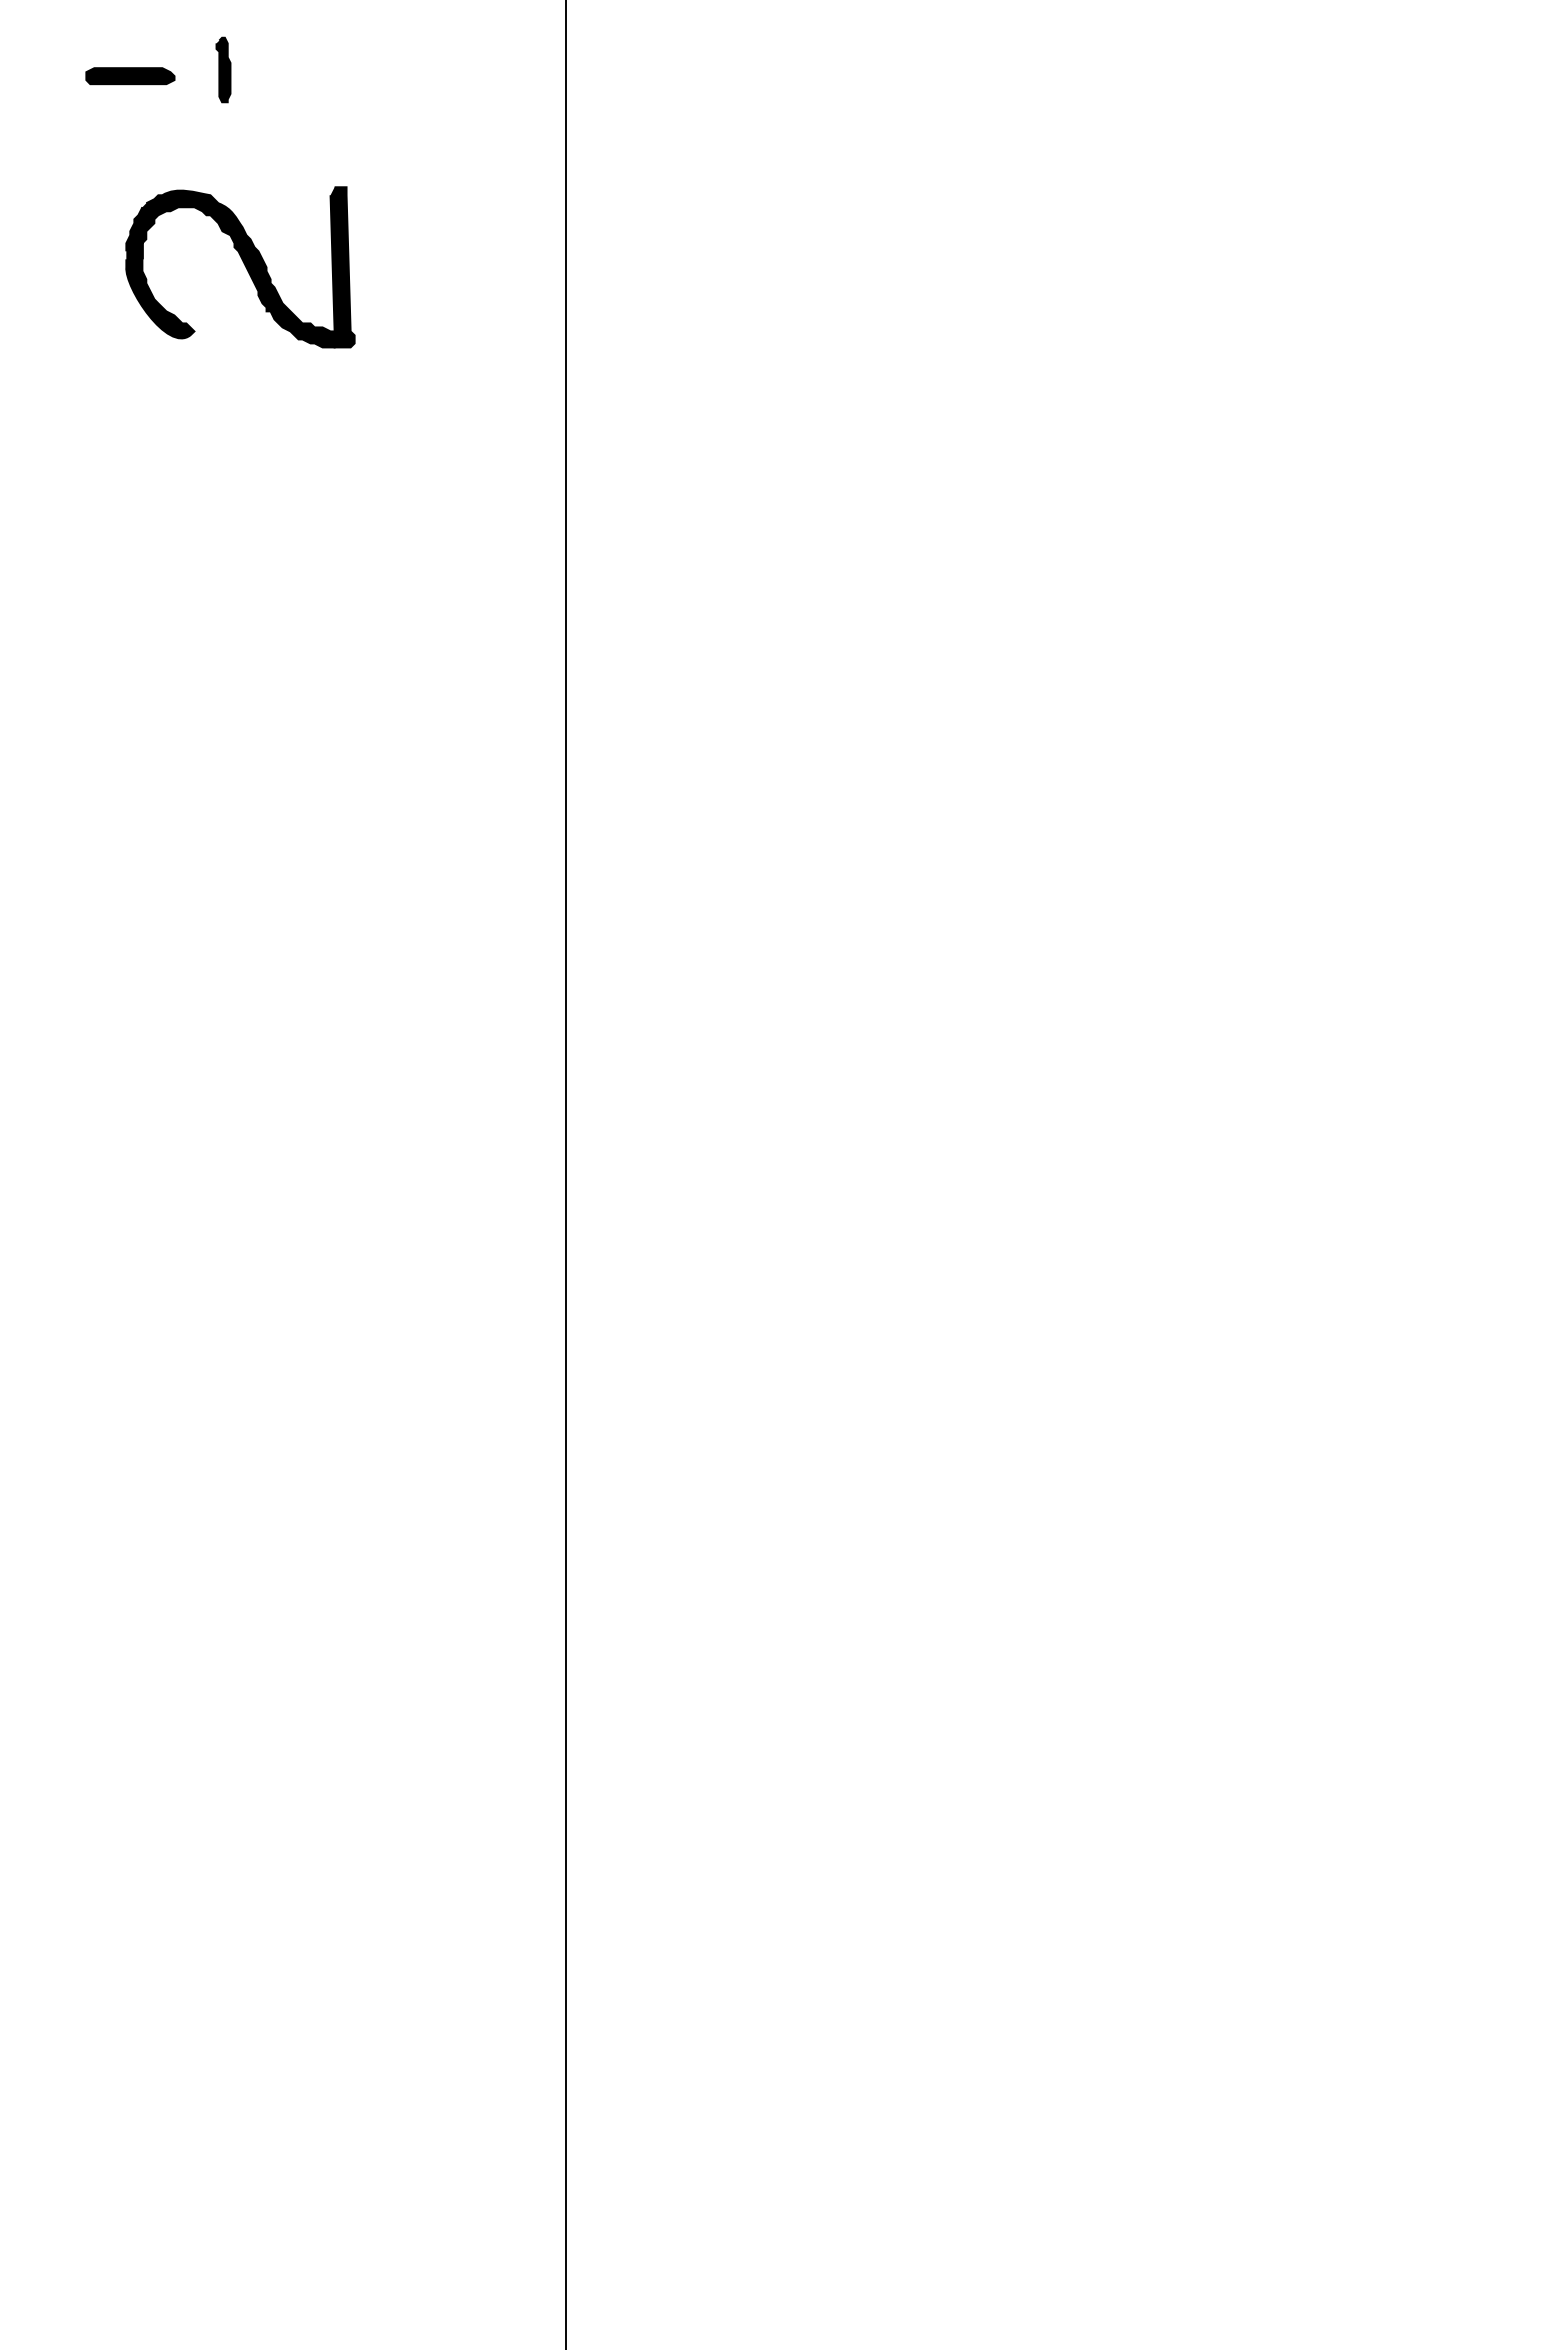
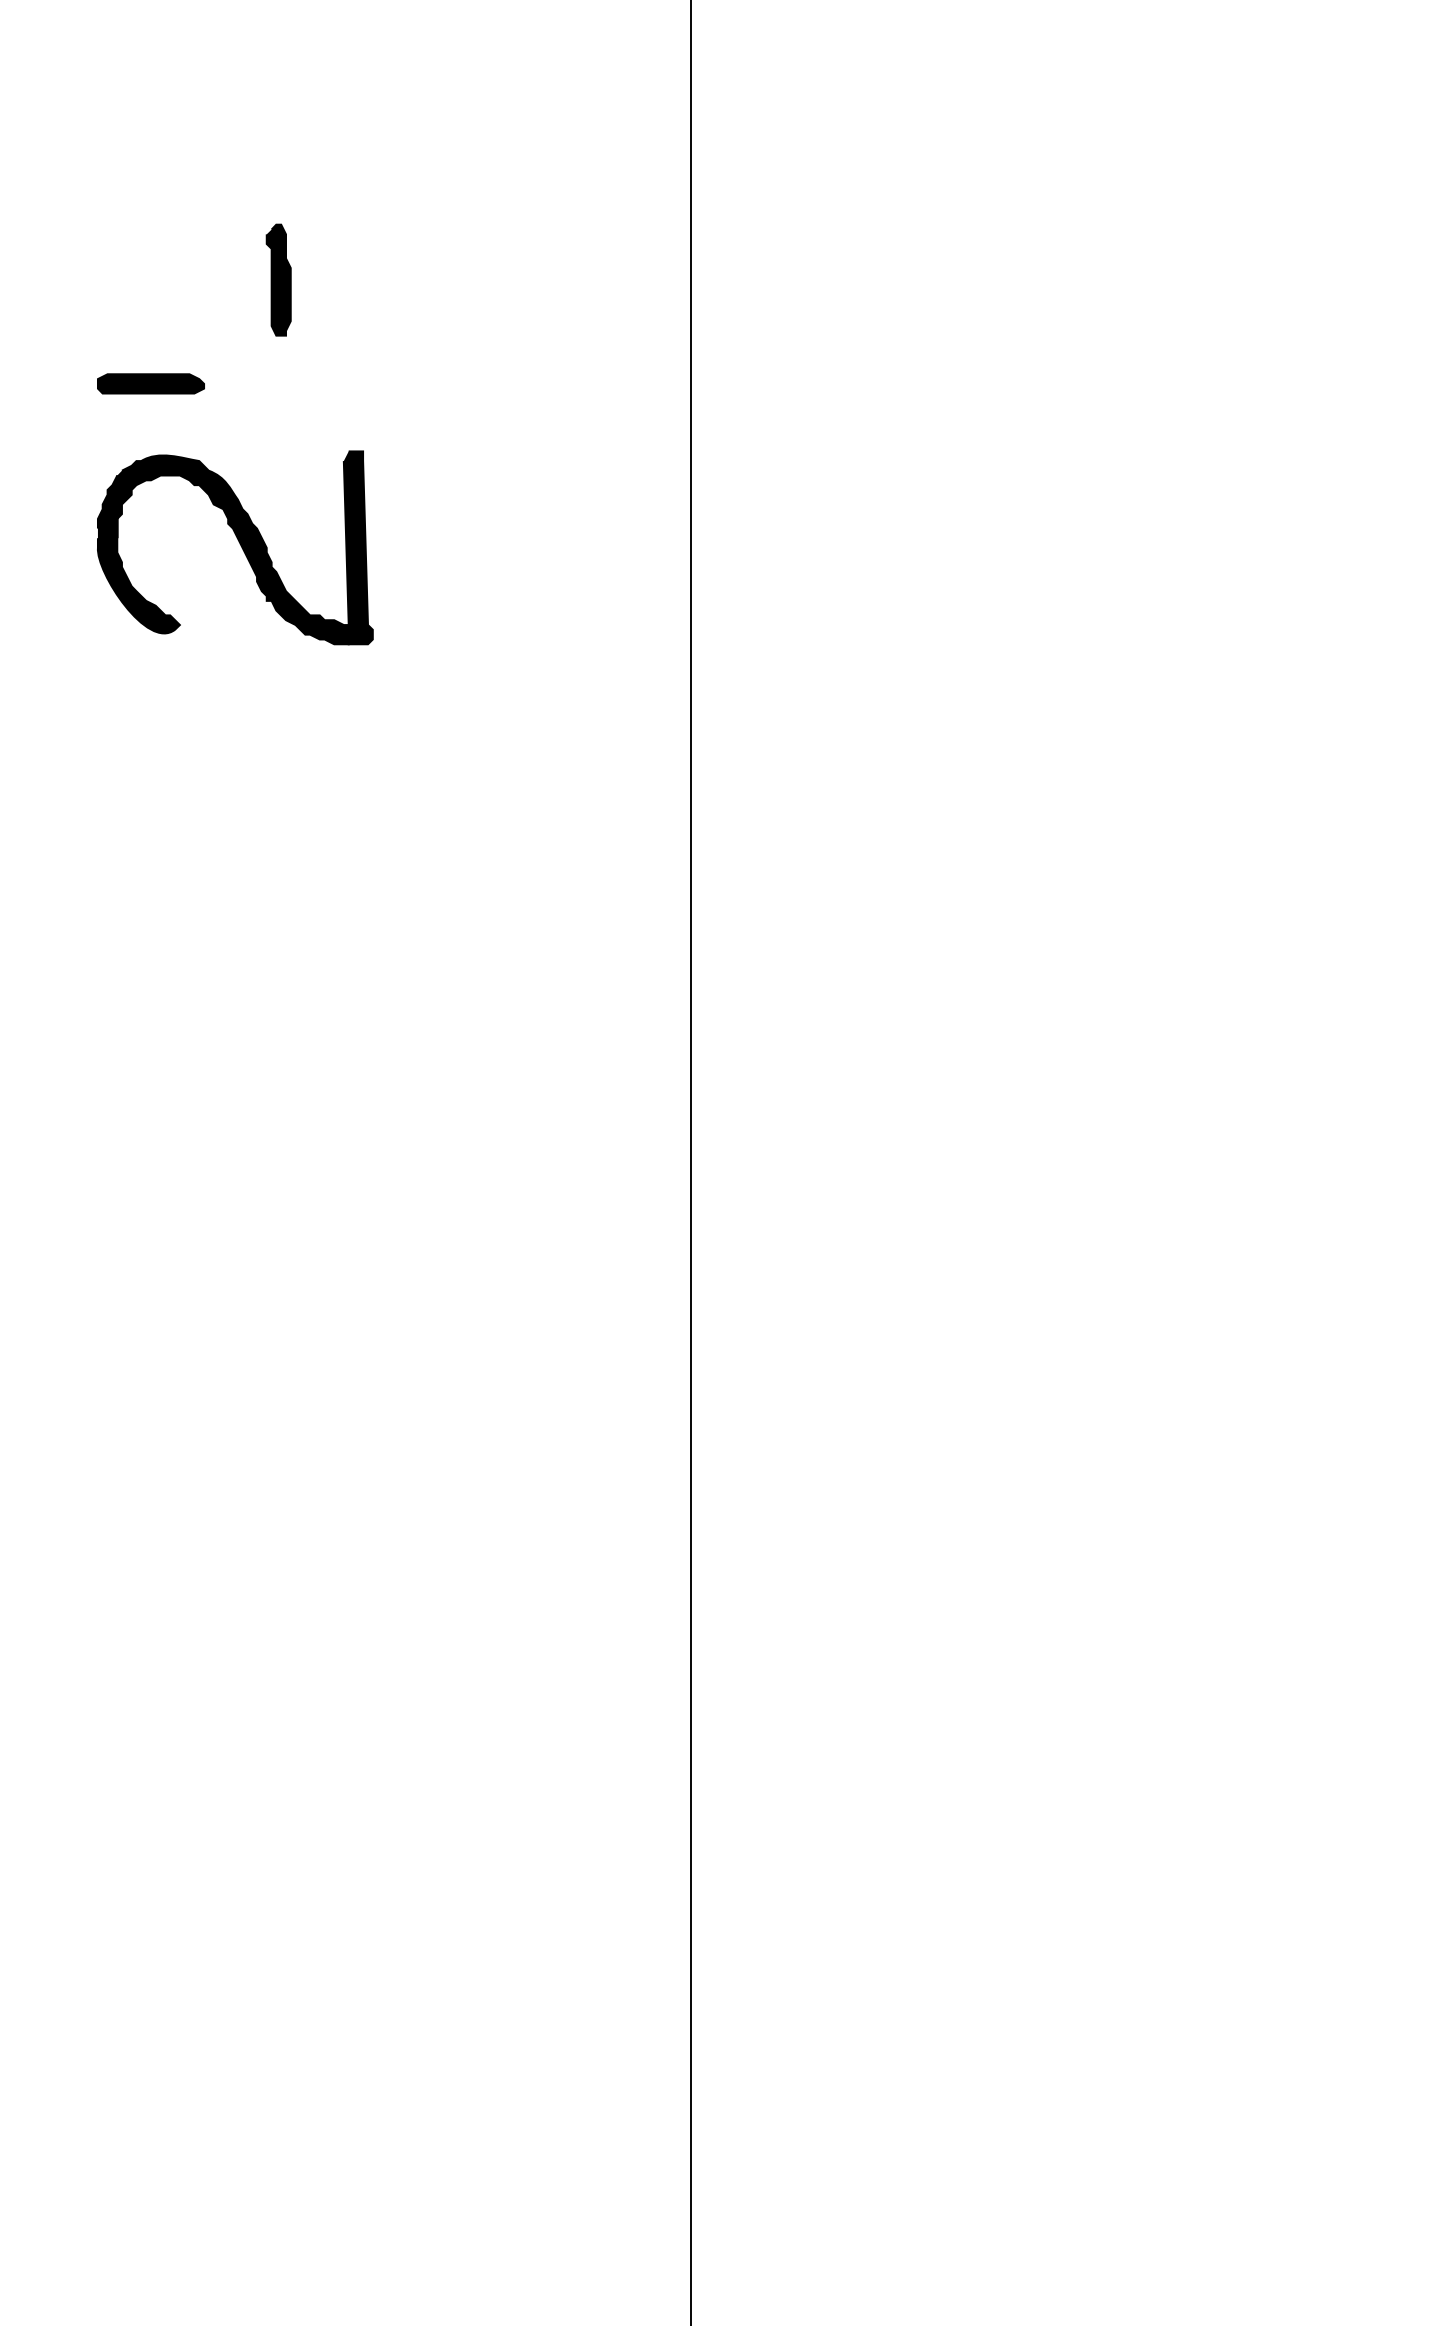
part: (223, 69) -> (278, 279), size x1.43
part: (130, 76) -> (151, 384), moved
part: (240, 267) -> (235, 548), moved

